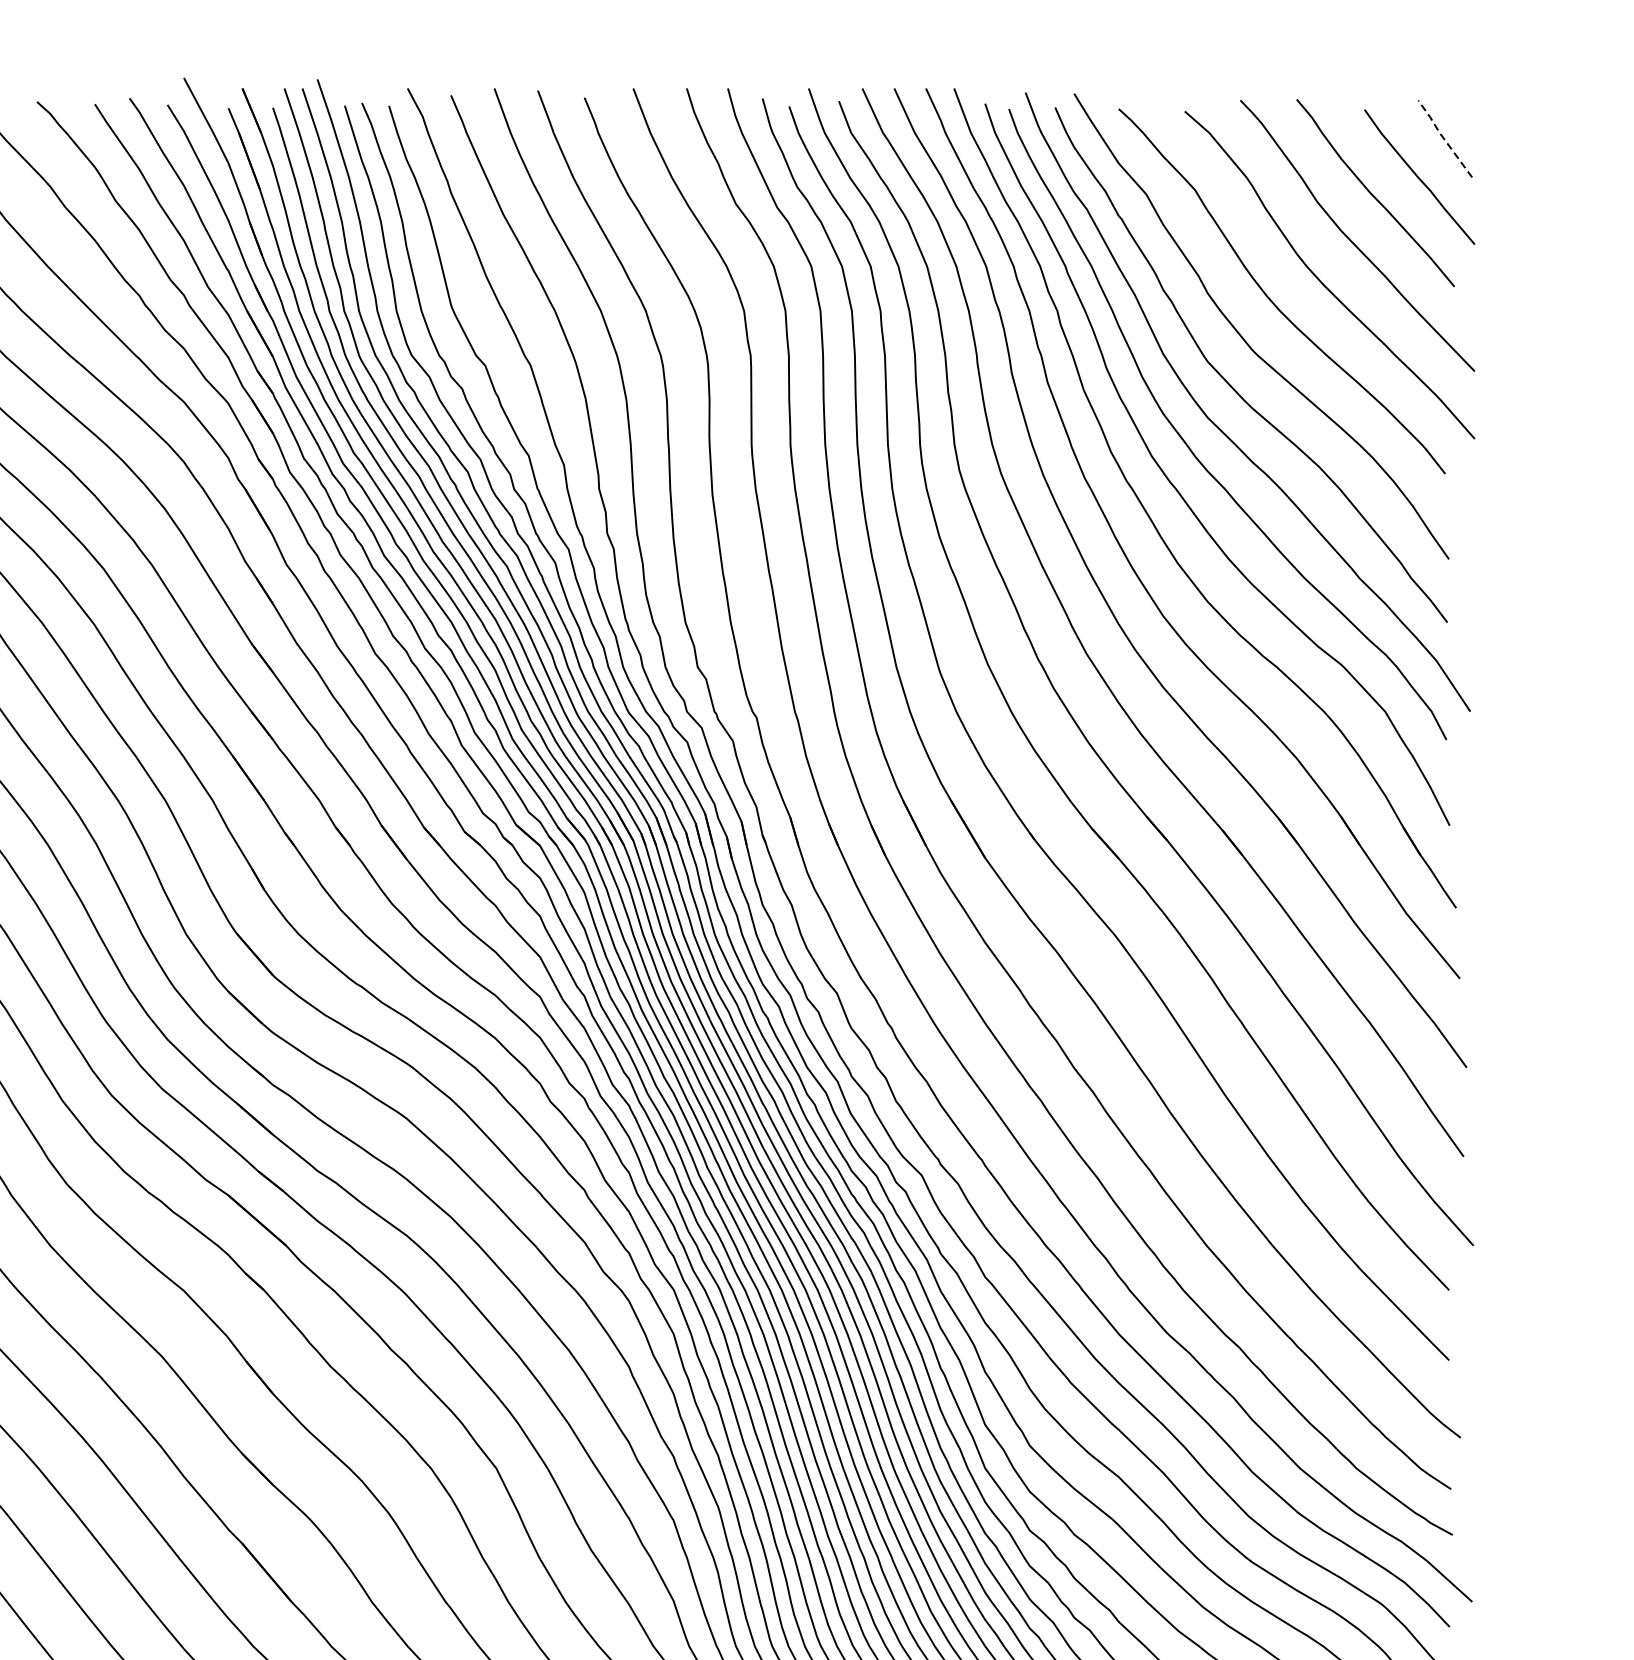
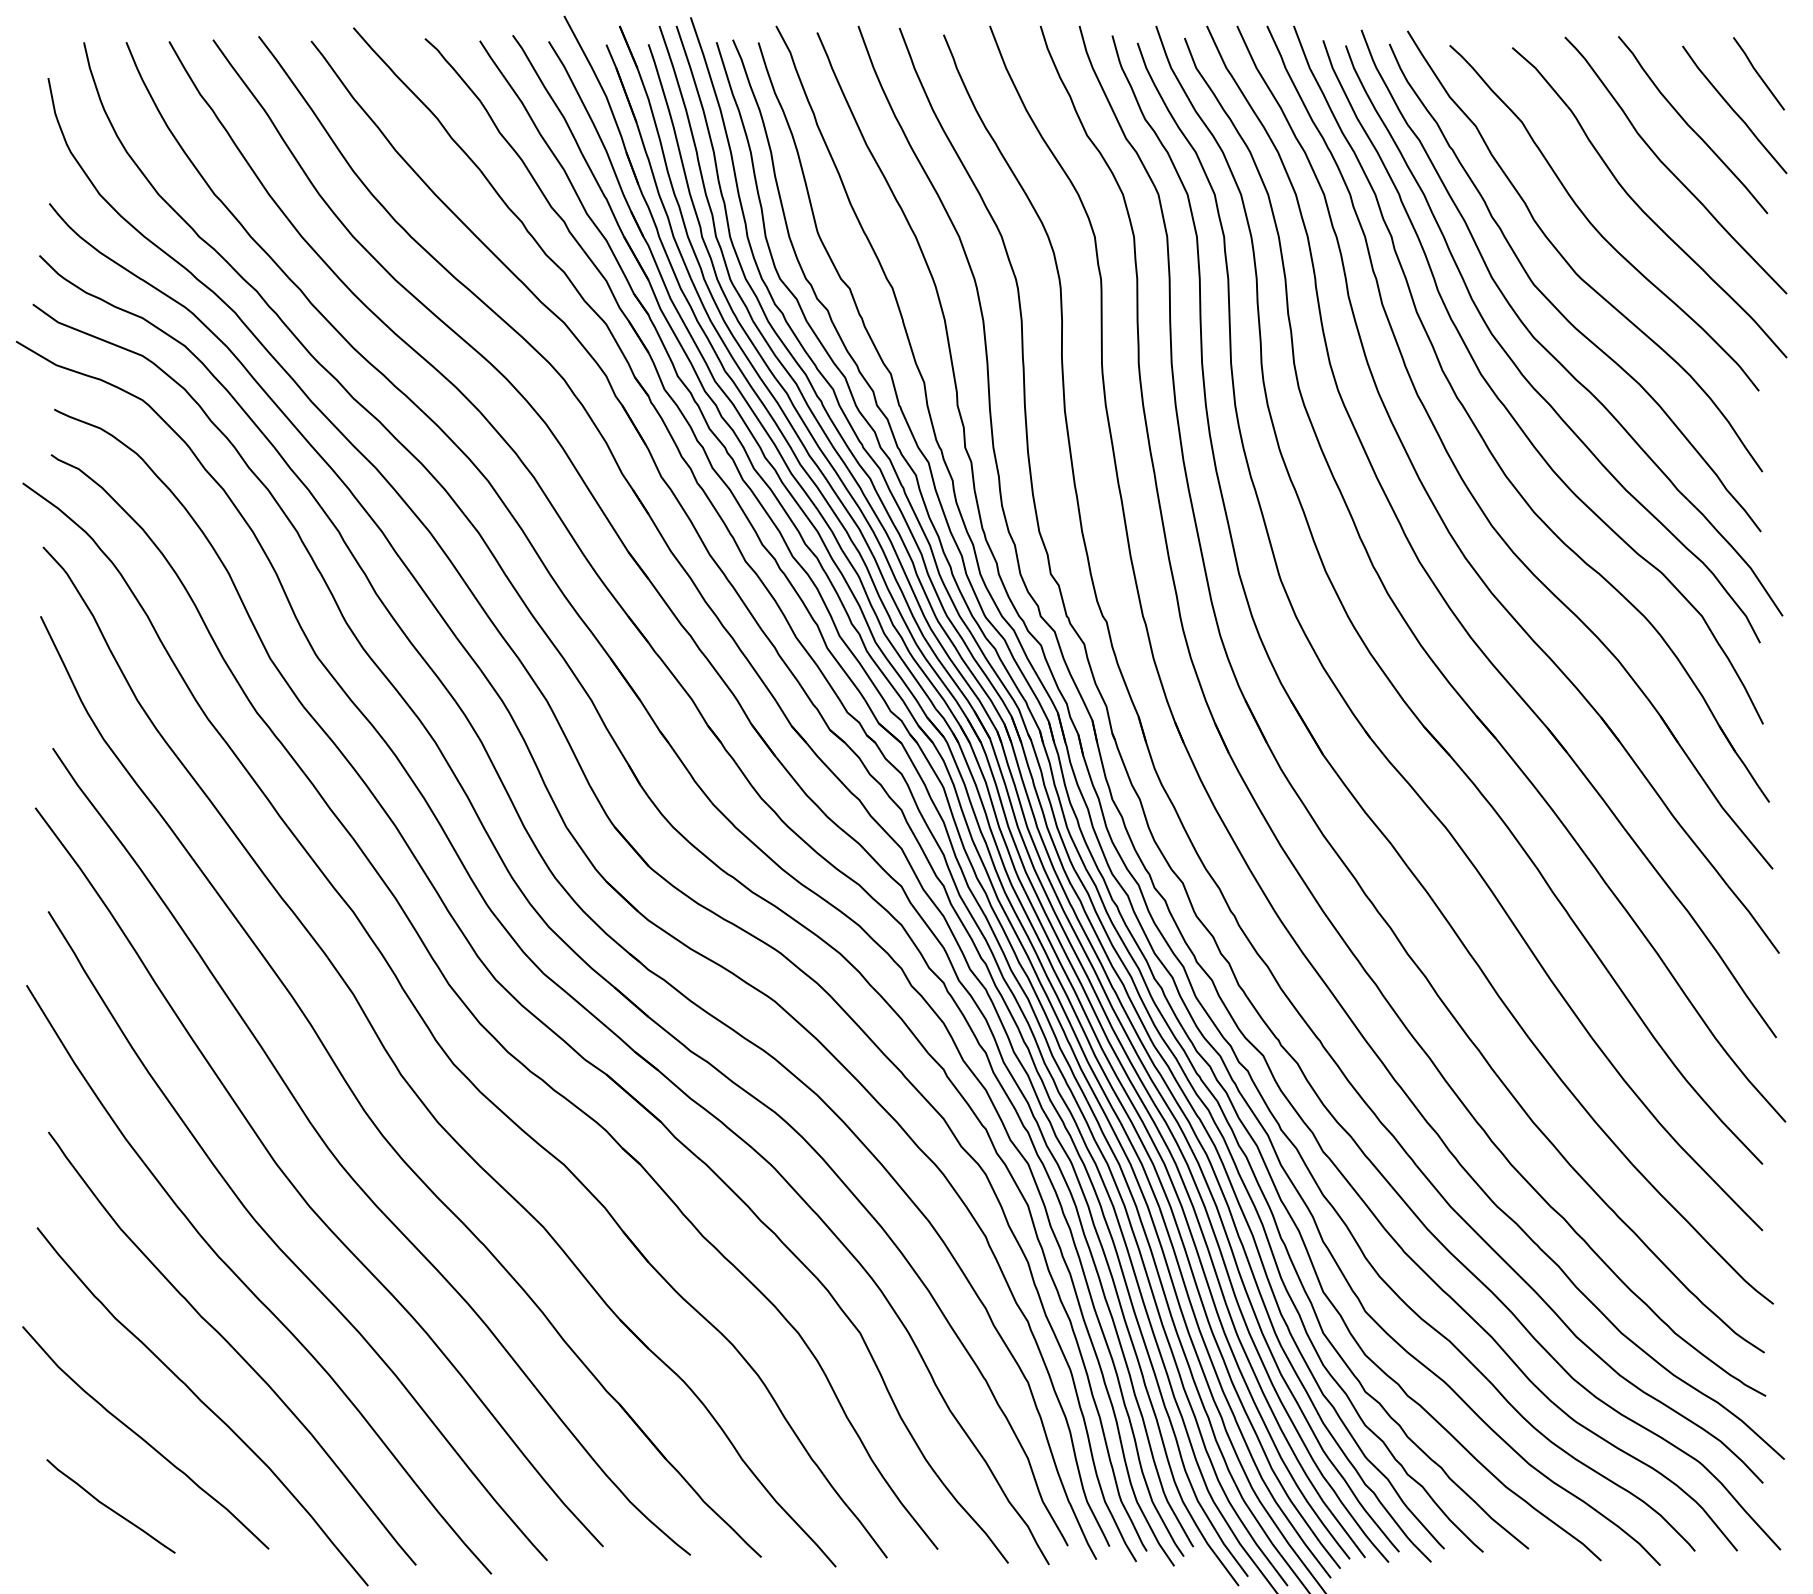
line: (1443, 137) -> (1757, 72), dashed -> solid

